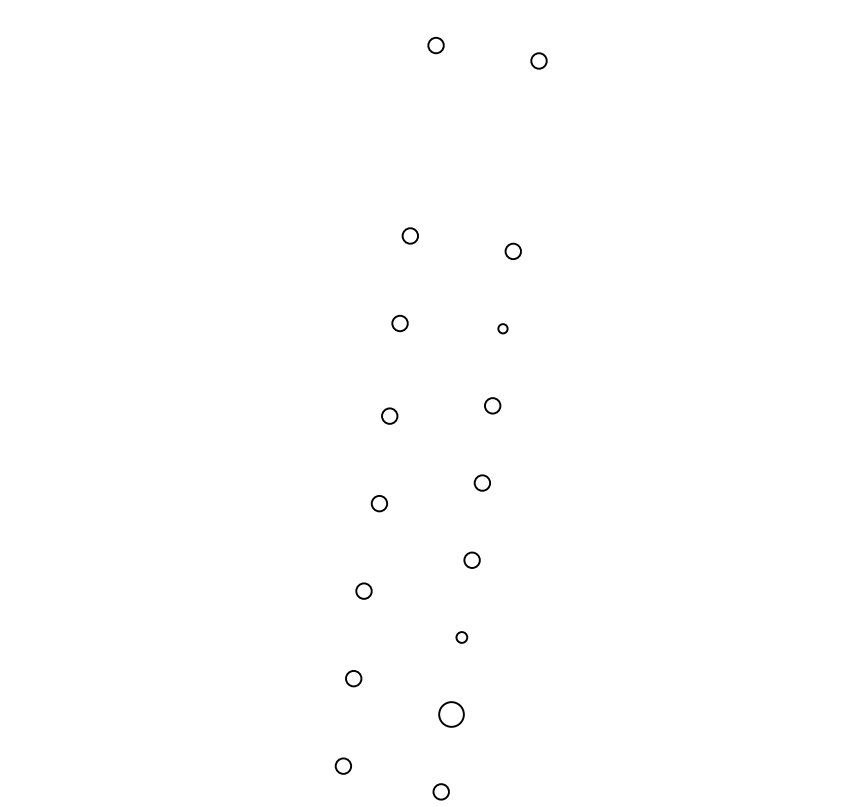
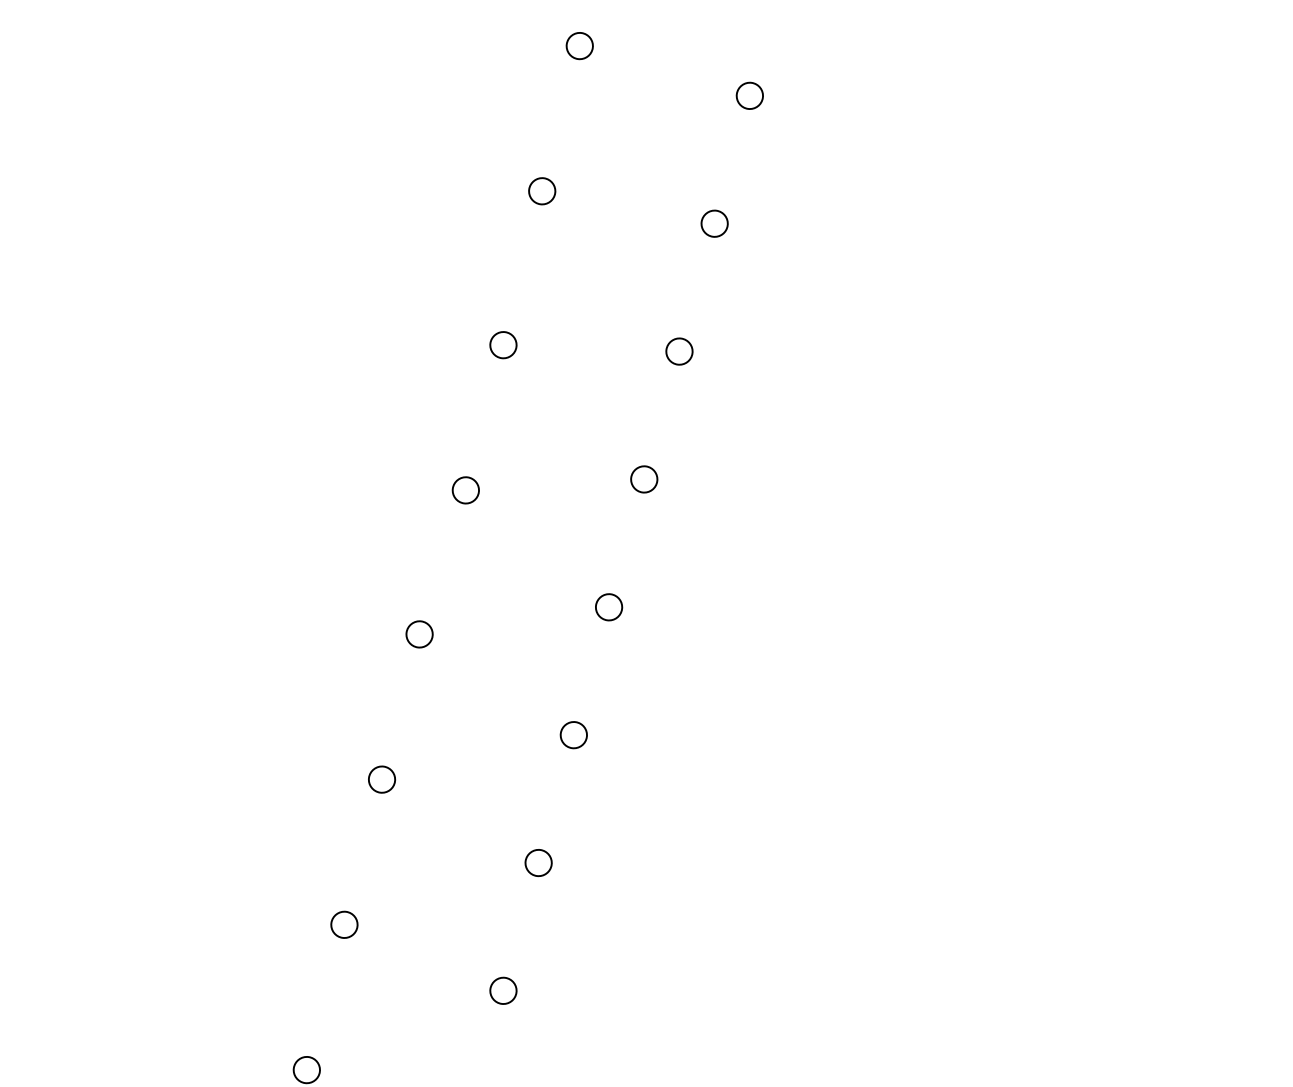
part: (502, 328) -> (713, 223), size x1.67
part: (461, 637) -> (573, 735), size x1.43
part: (451, 714) -> (538, 862), size x0.62

